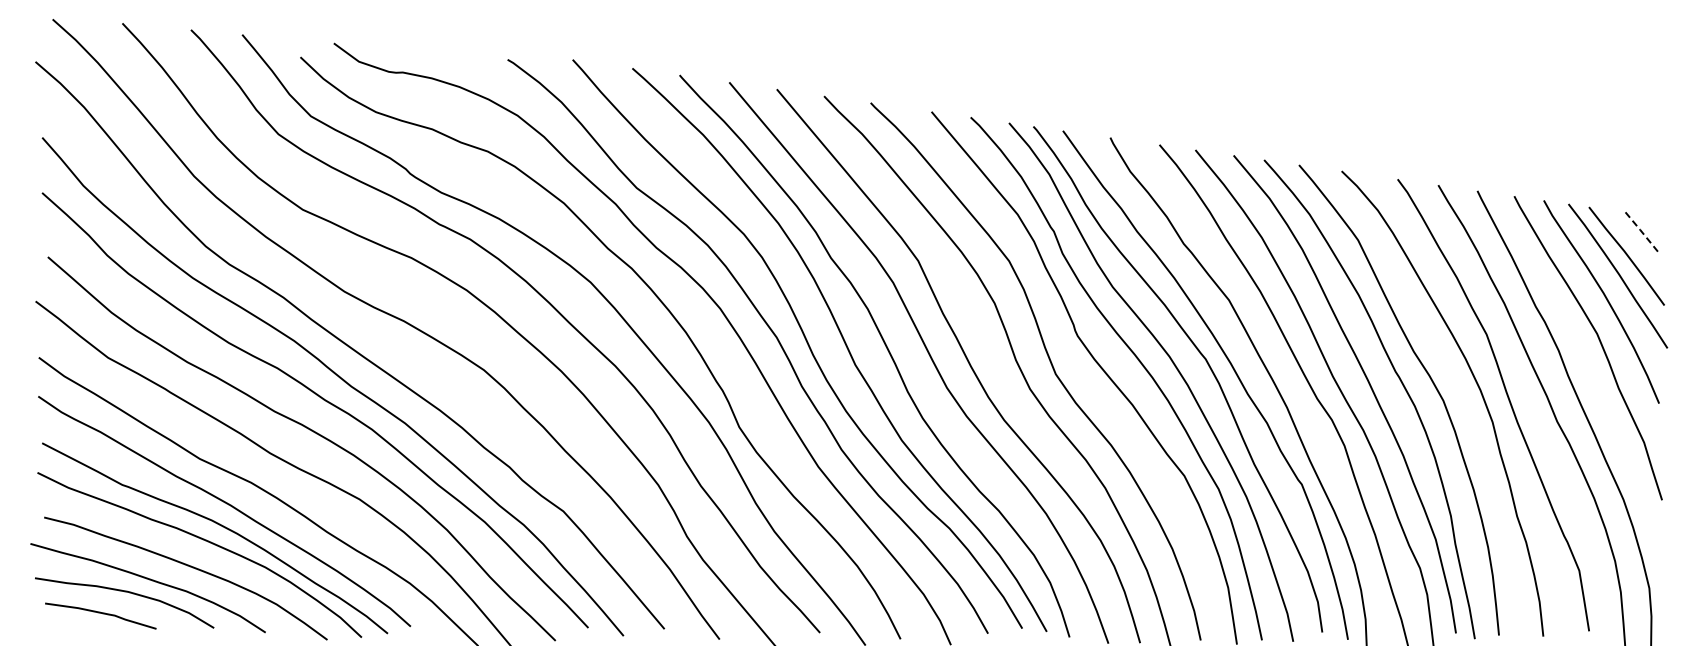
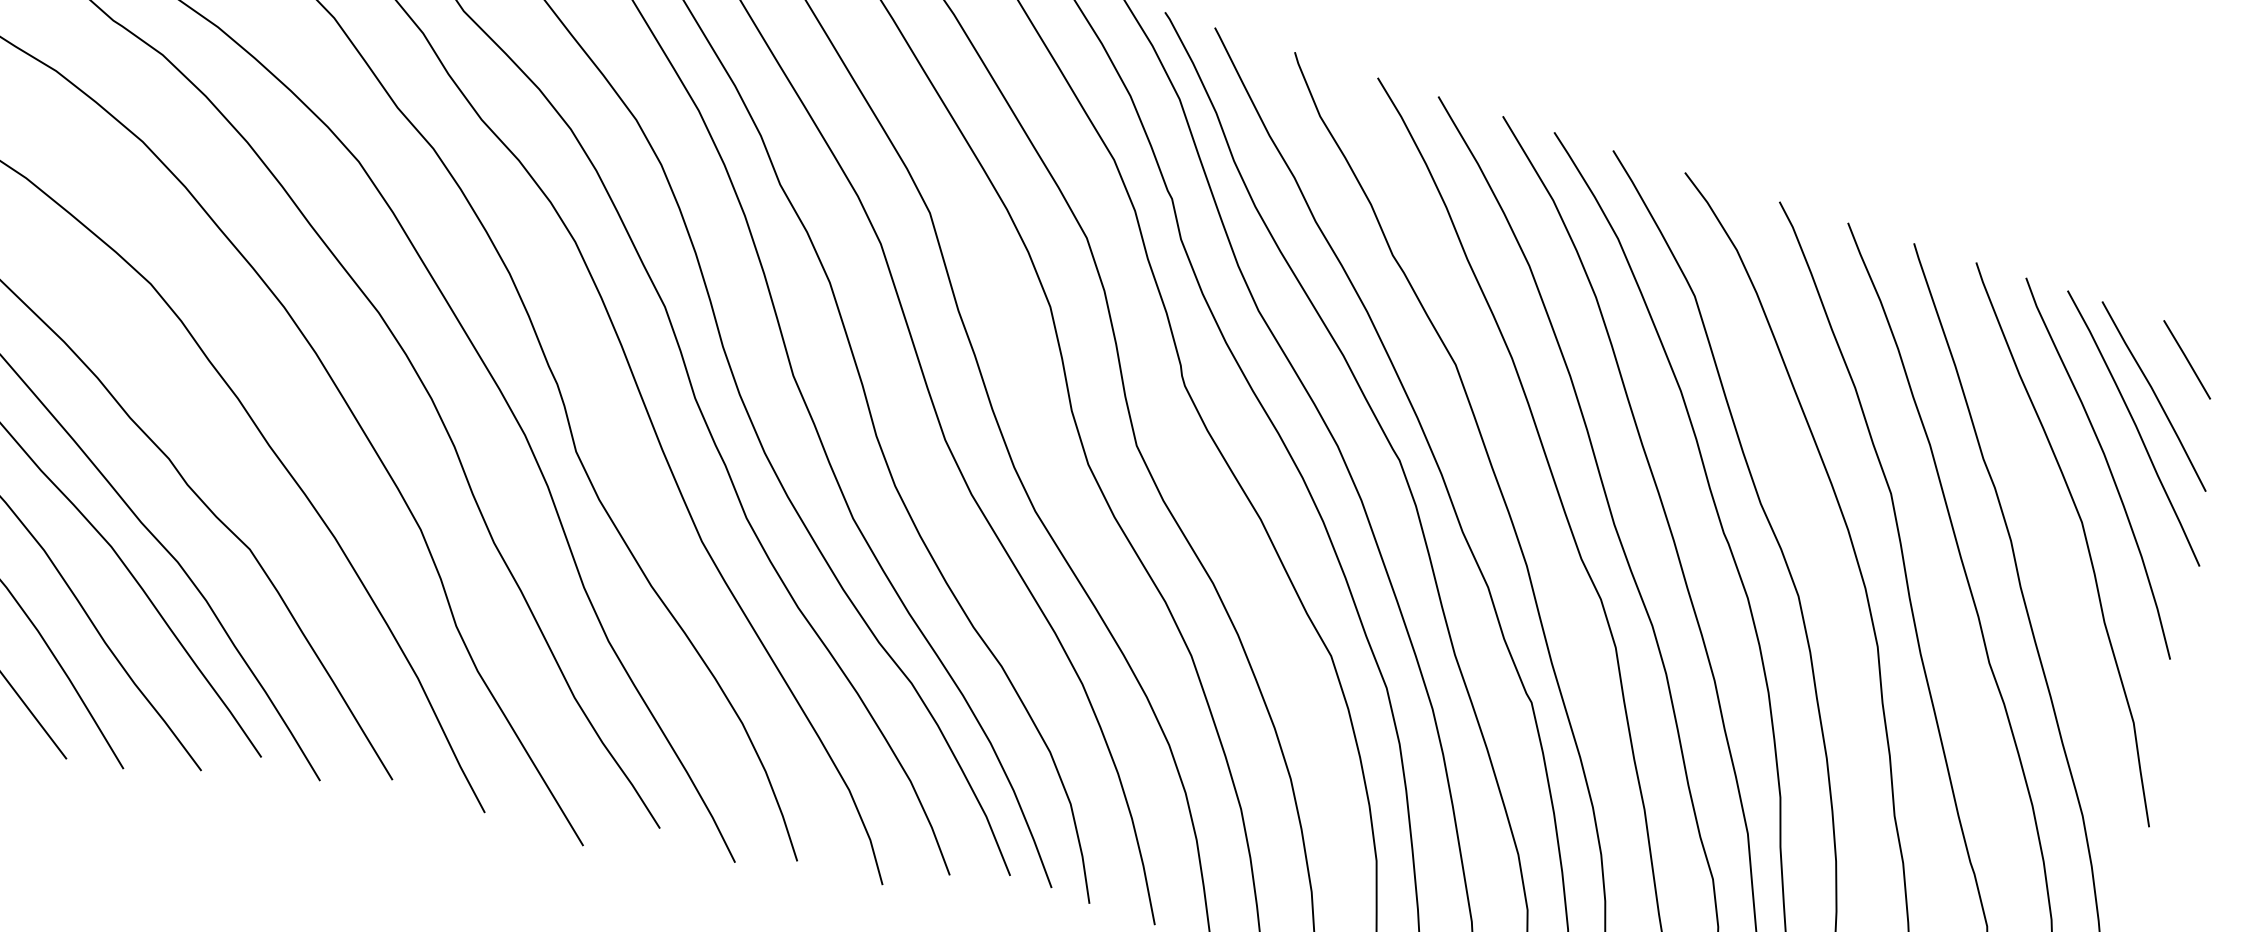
line: (1642, 232) -> (2187, 359), dashed -> solid

